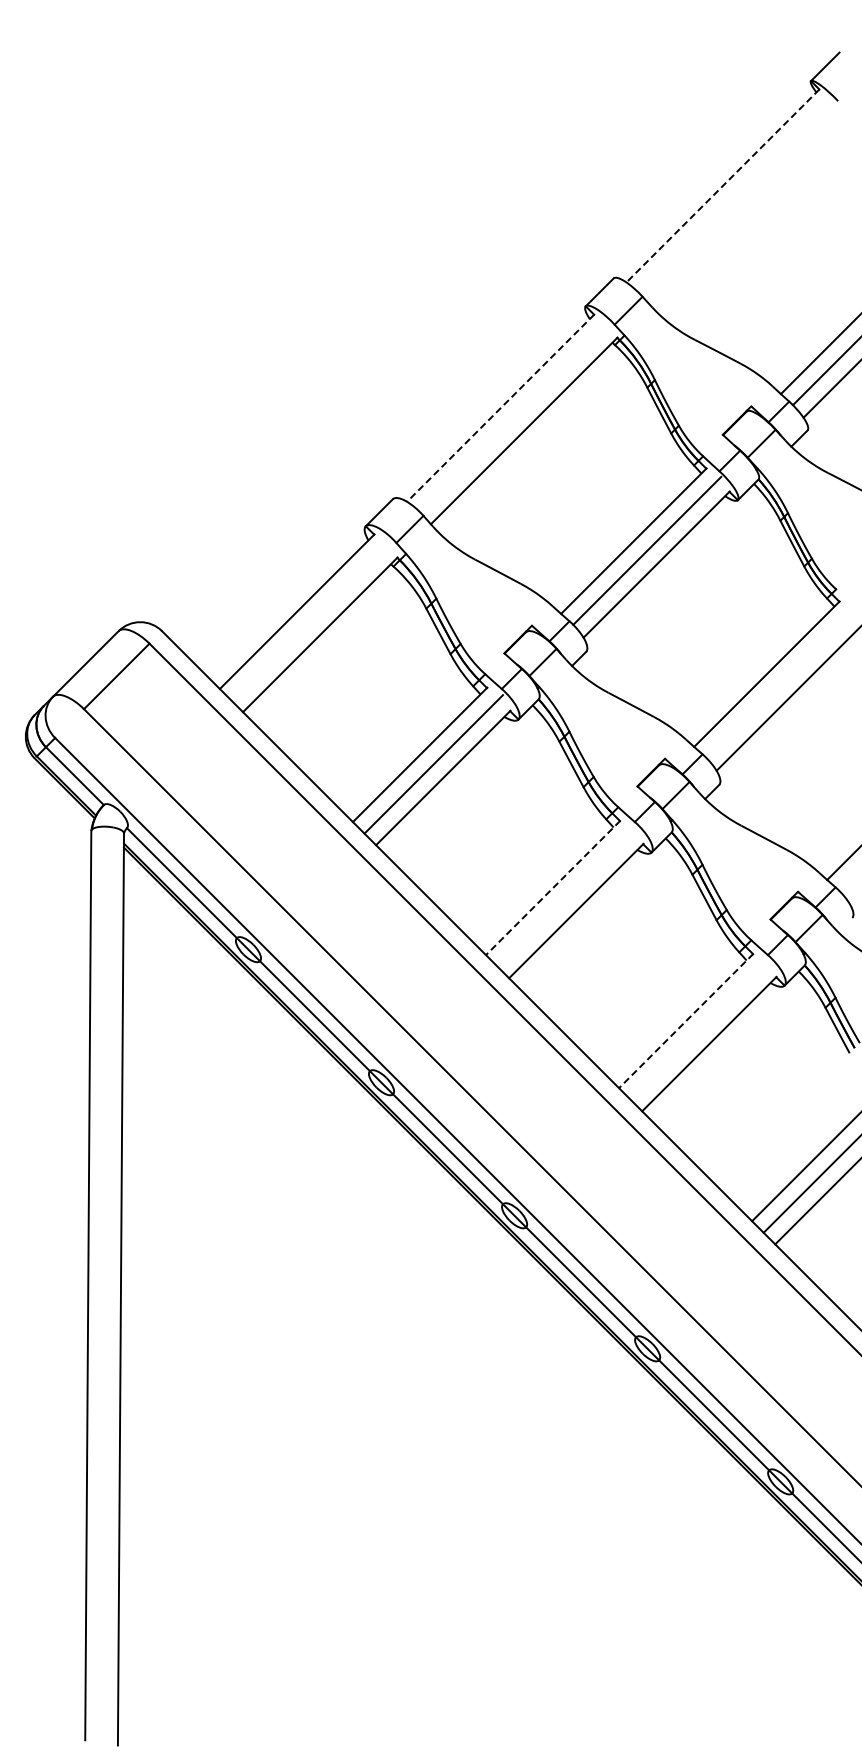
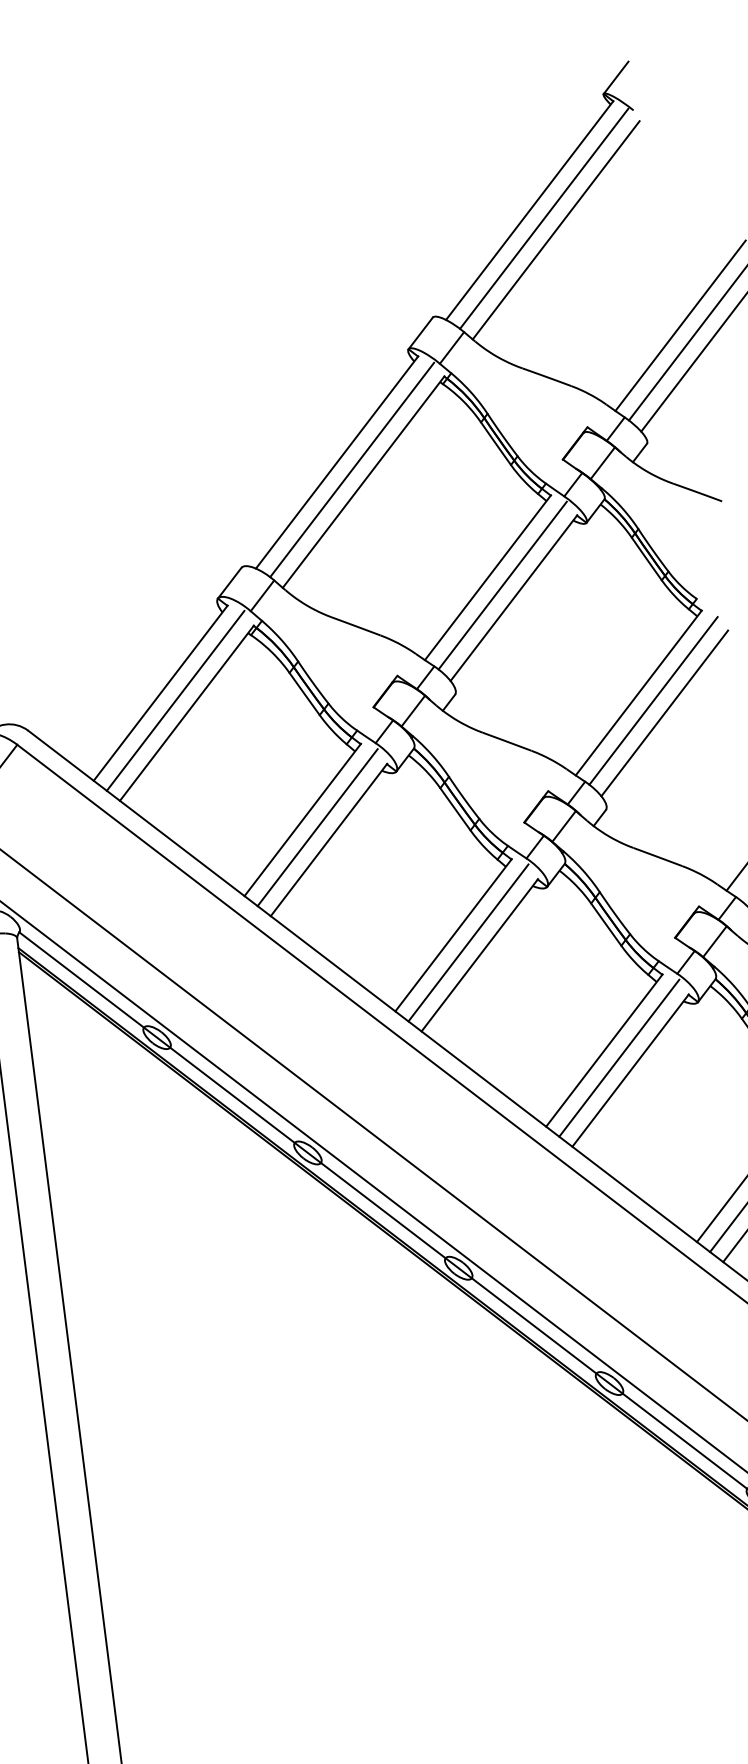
line: (723, 185) -> (530, 210), dashed -> solid
line: (736, 195) -> (544, 218), added
line: (746, 208) -> (556, 229), added
line: (500, 408) -> (336, 462), dashed -> solid
line: (514, 417) -> (352, 469), added
line: (310, 620) -> (175, 700), added
line: (780, 683) -> (653, 700), added
line: (552, 888) -> (452, 935), dashed -> solid
line: (566, 897) -> (468, 943), added
line: (685, 1021) -> (603, 1051), dashed -> solid
line: (699, 1030) -> (618, 1058), added

